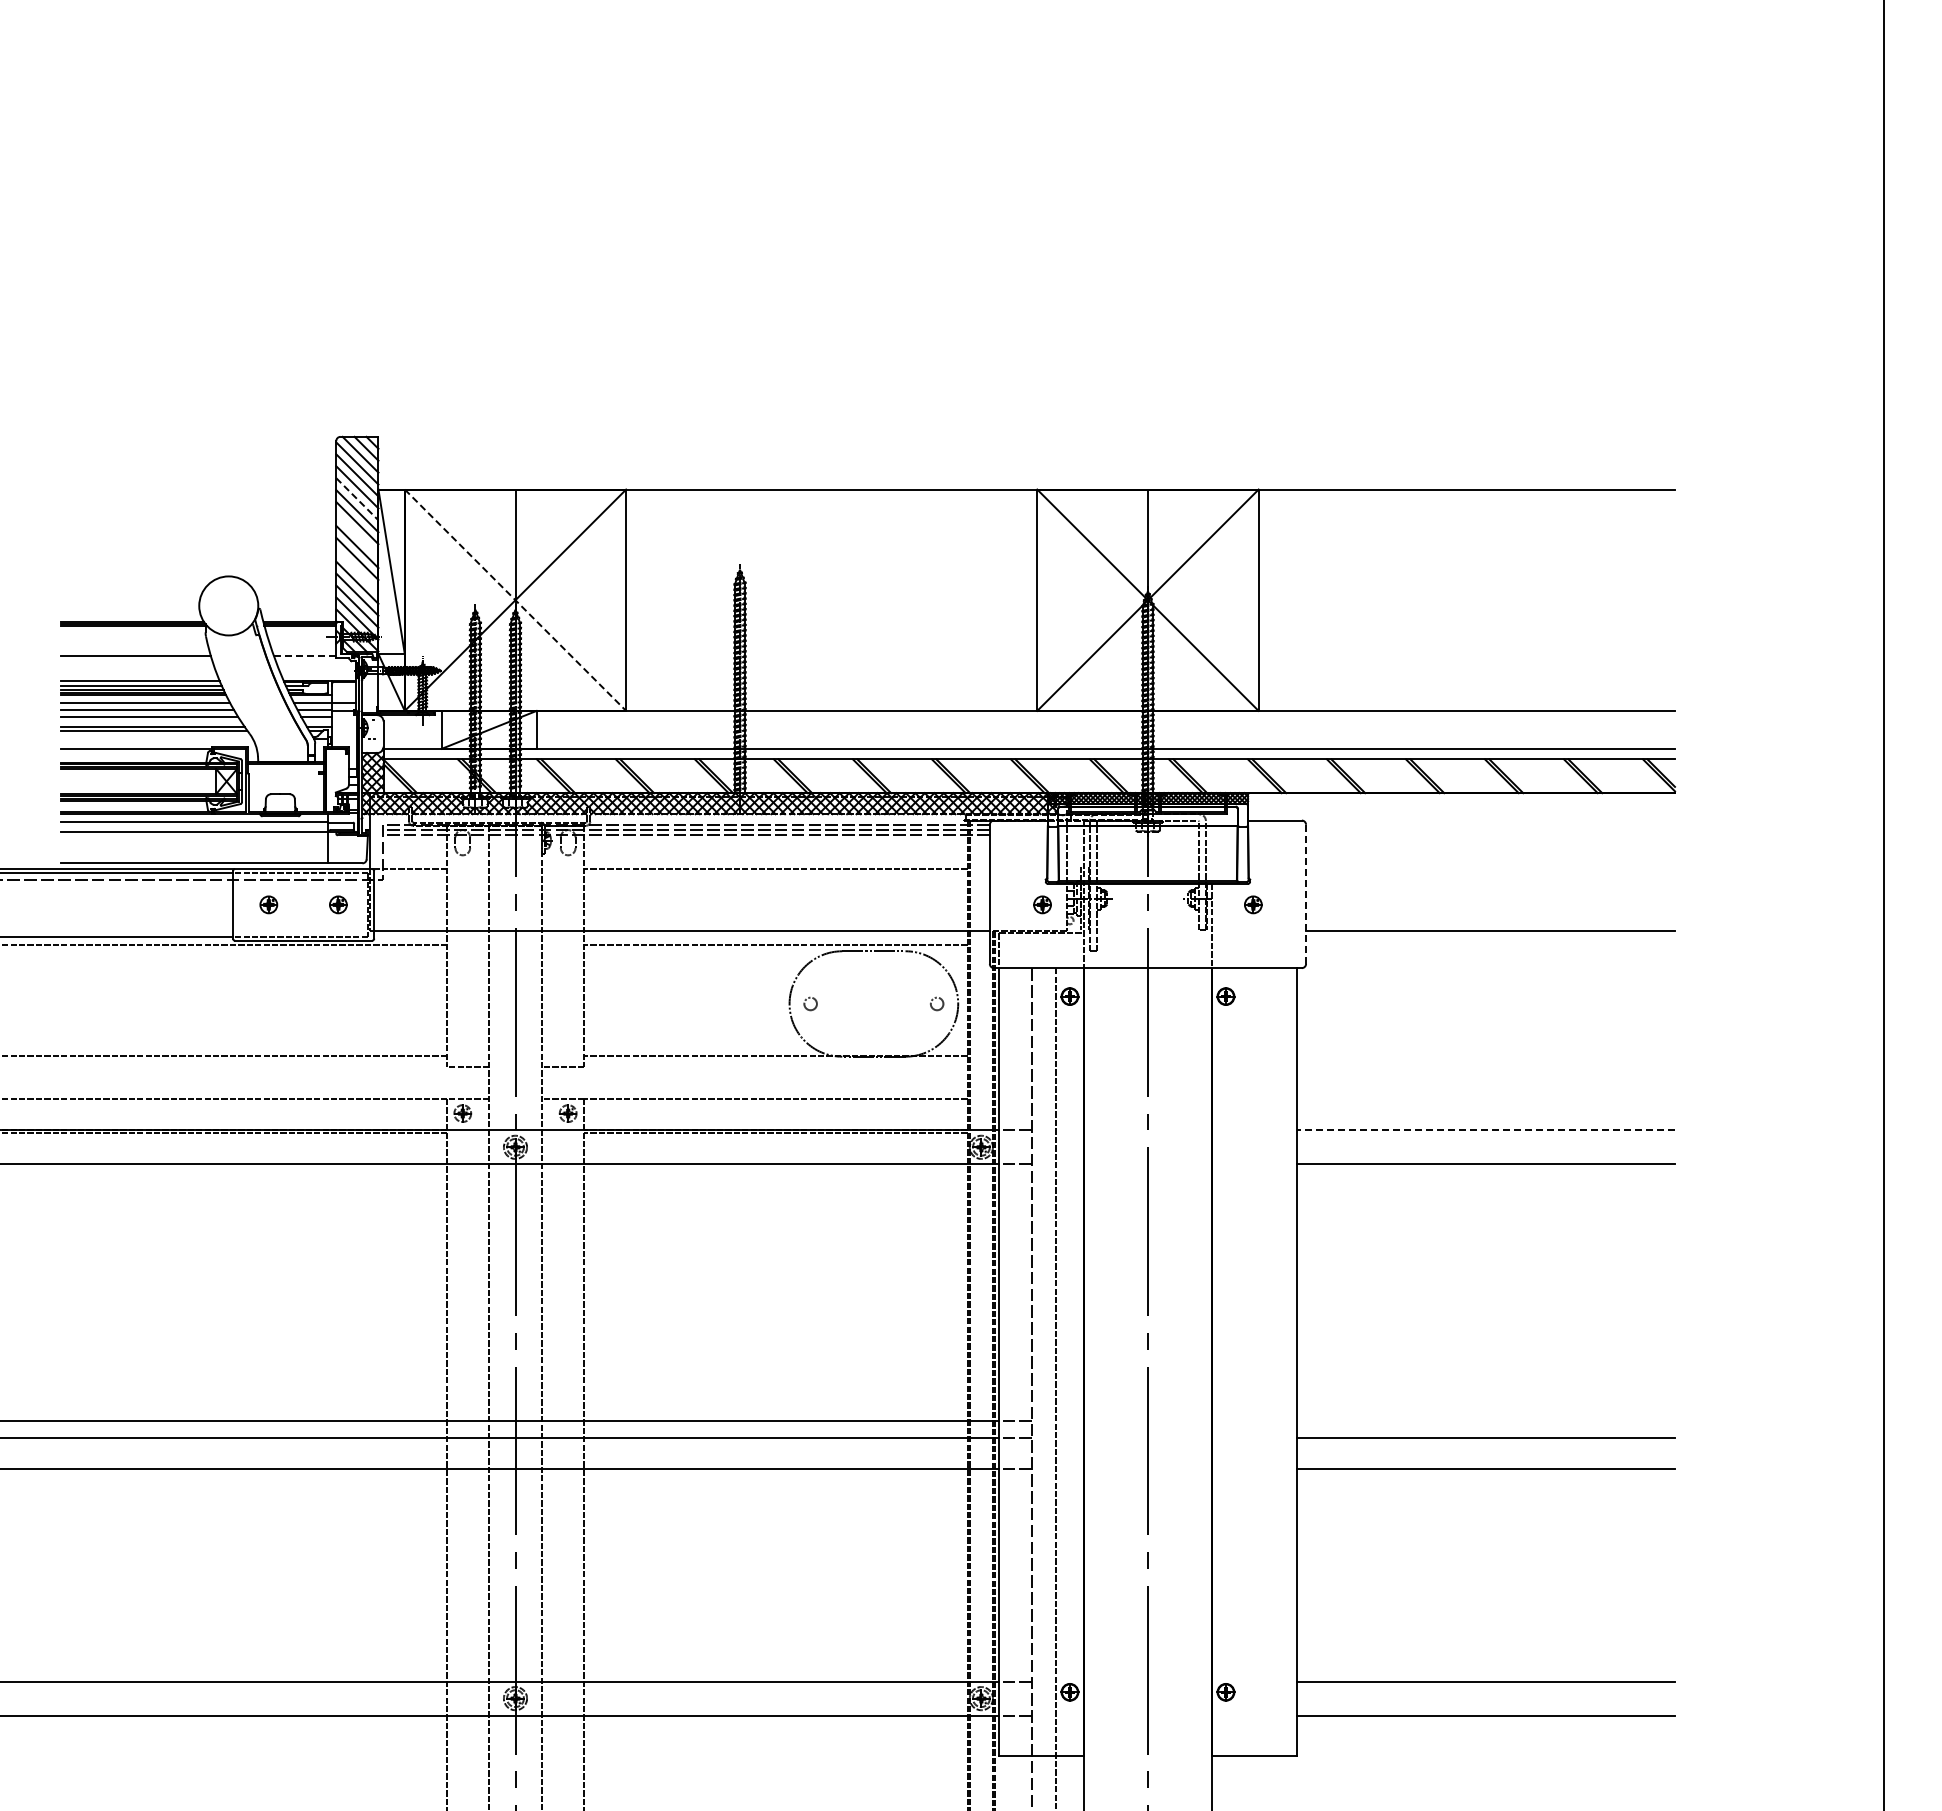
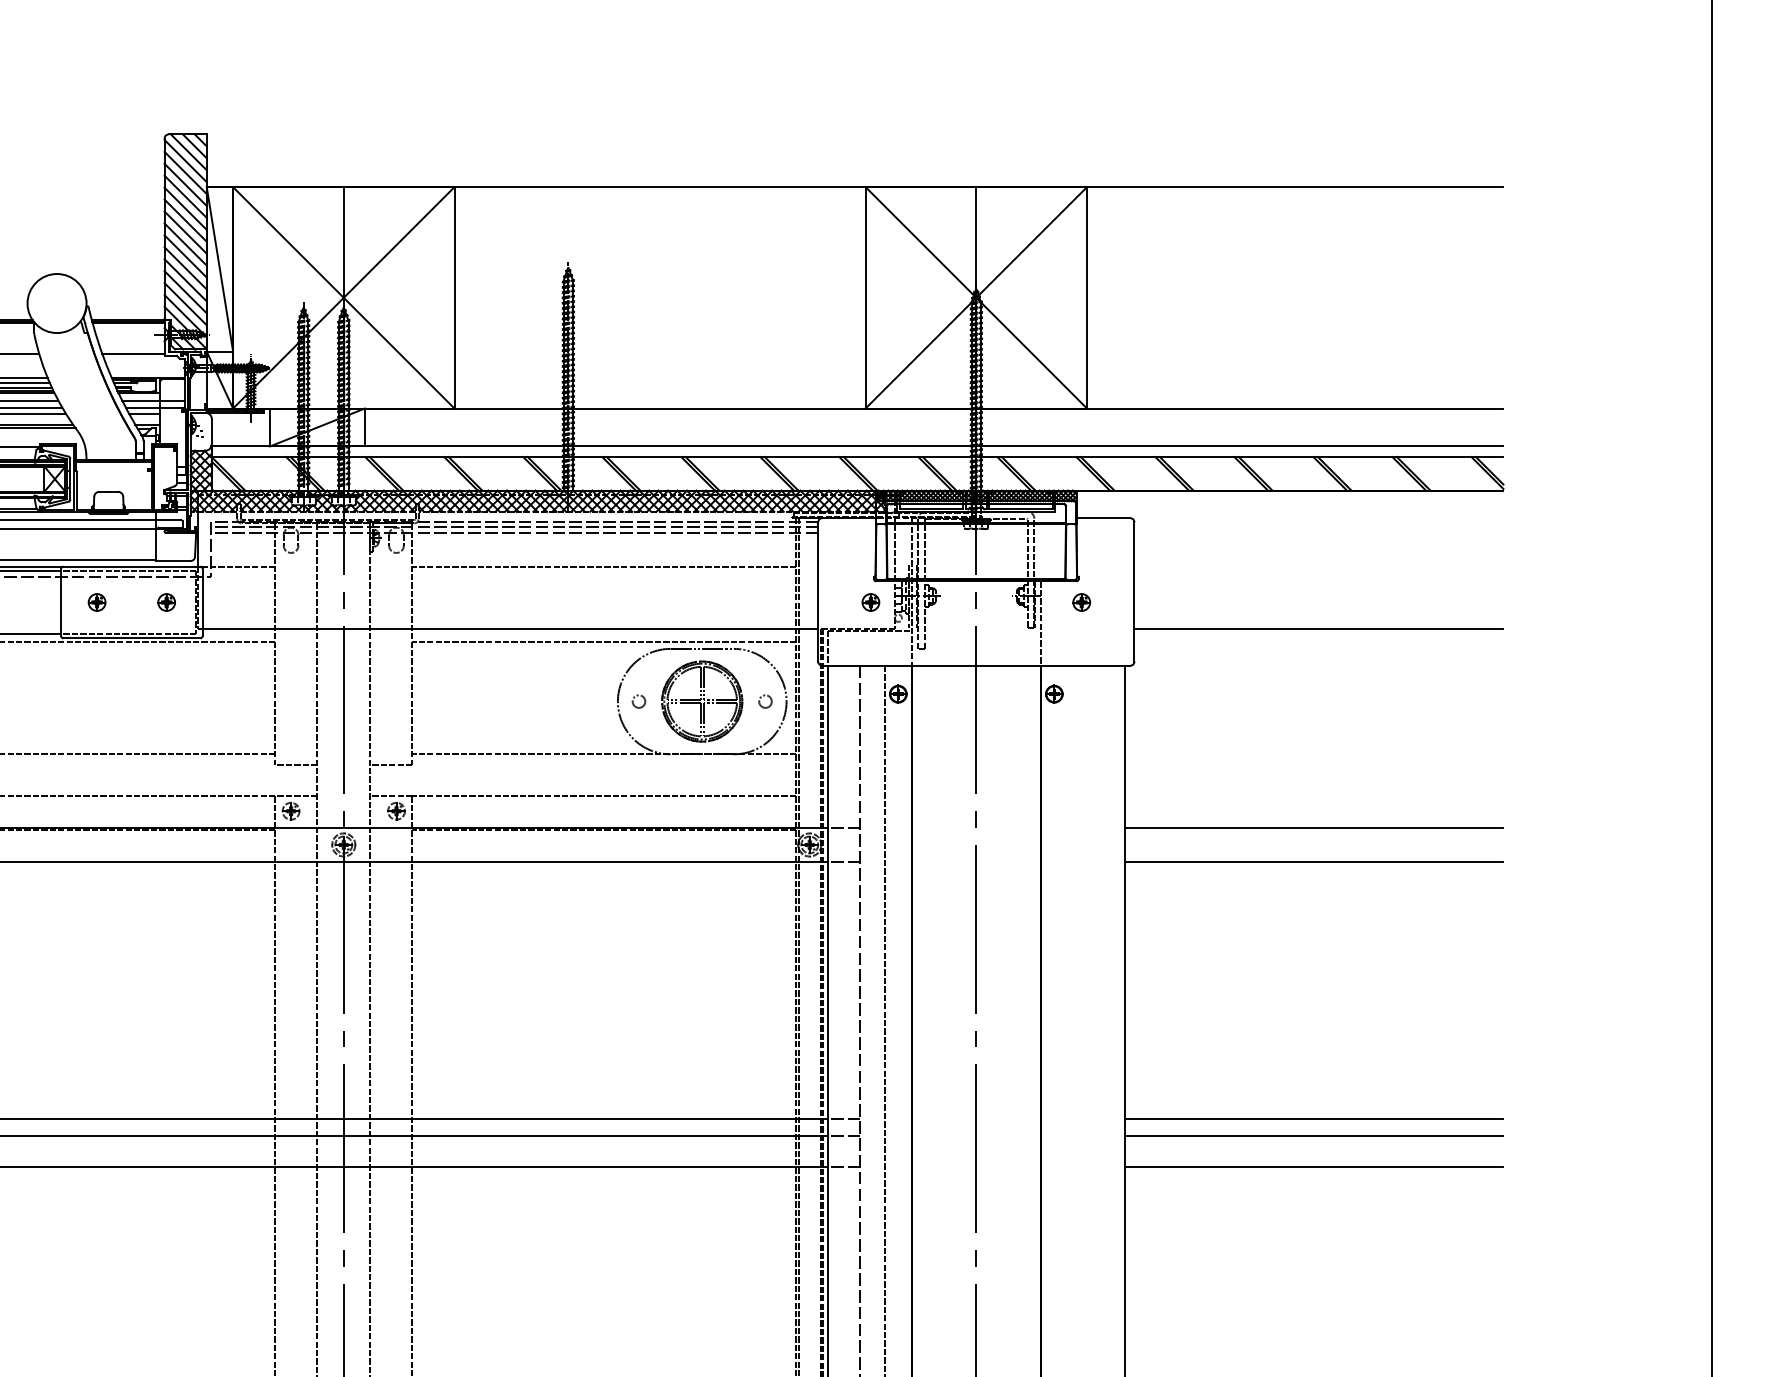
line: (357, 499) -> (185, 197), dashed -> solid
line: (357, 534) -> (185, 232), added
line: (357, 570) -> (185, 268), added
line: (515, 600) -> (343, 298), dashed -> solid
line: (304, 656) -> (132, 354), dashed -> solid
line: (1306, 894) -> (1134, 592), dashed -> solid
part: (873, 1003) -> (701, 701), added
line: (1485, 1130) -> (1313, 828), dashed -> solid
line: (1485, 1421) -> (1313, 1119), added

